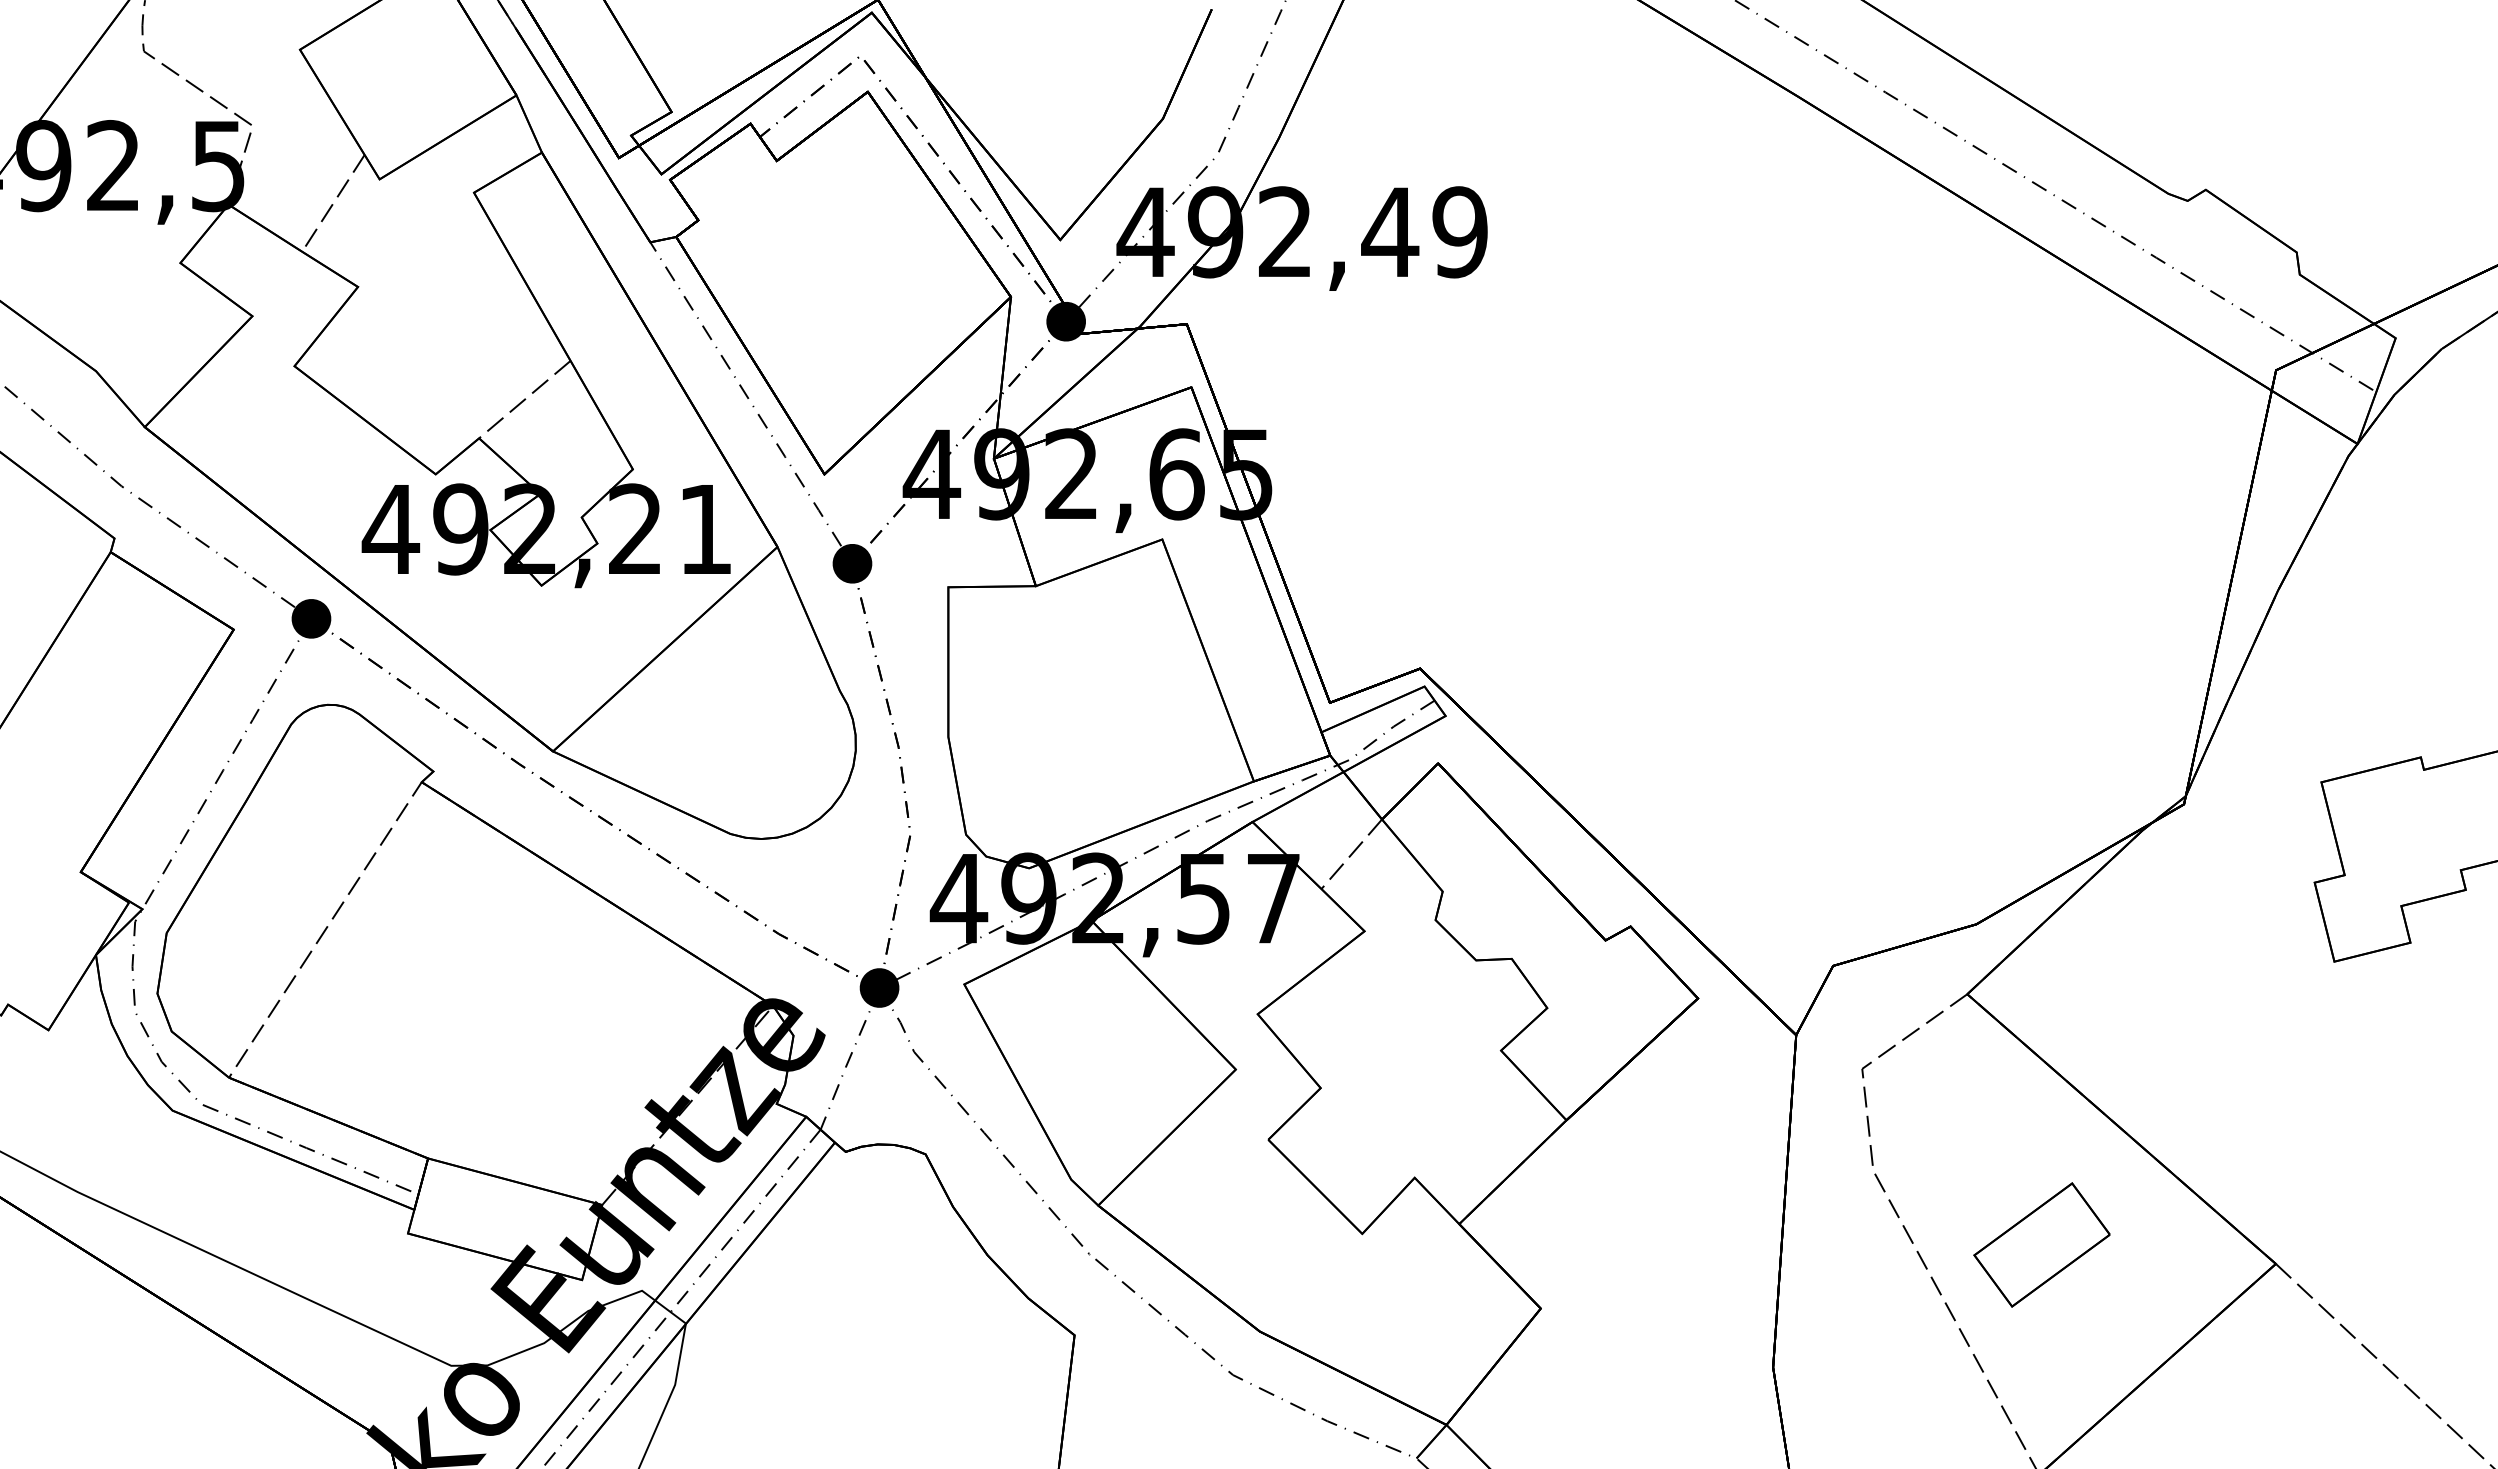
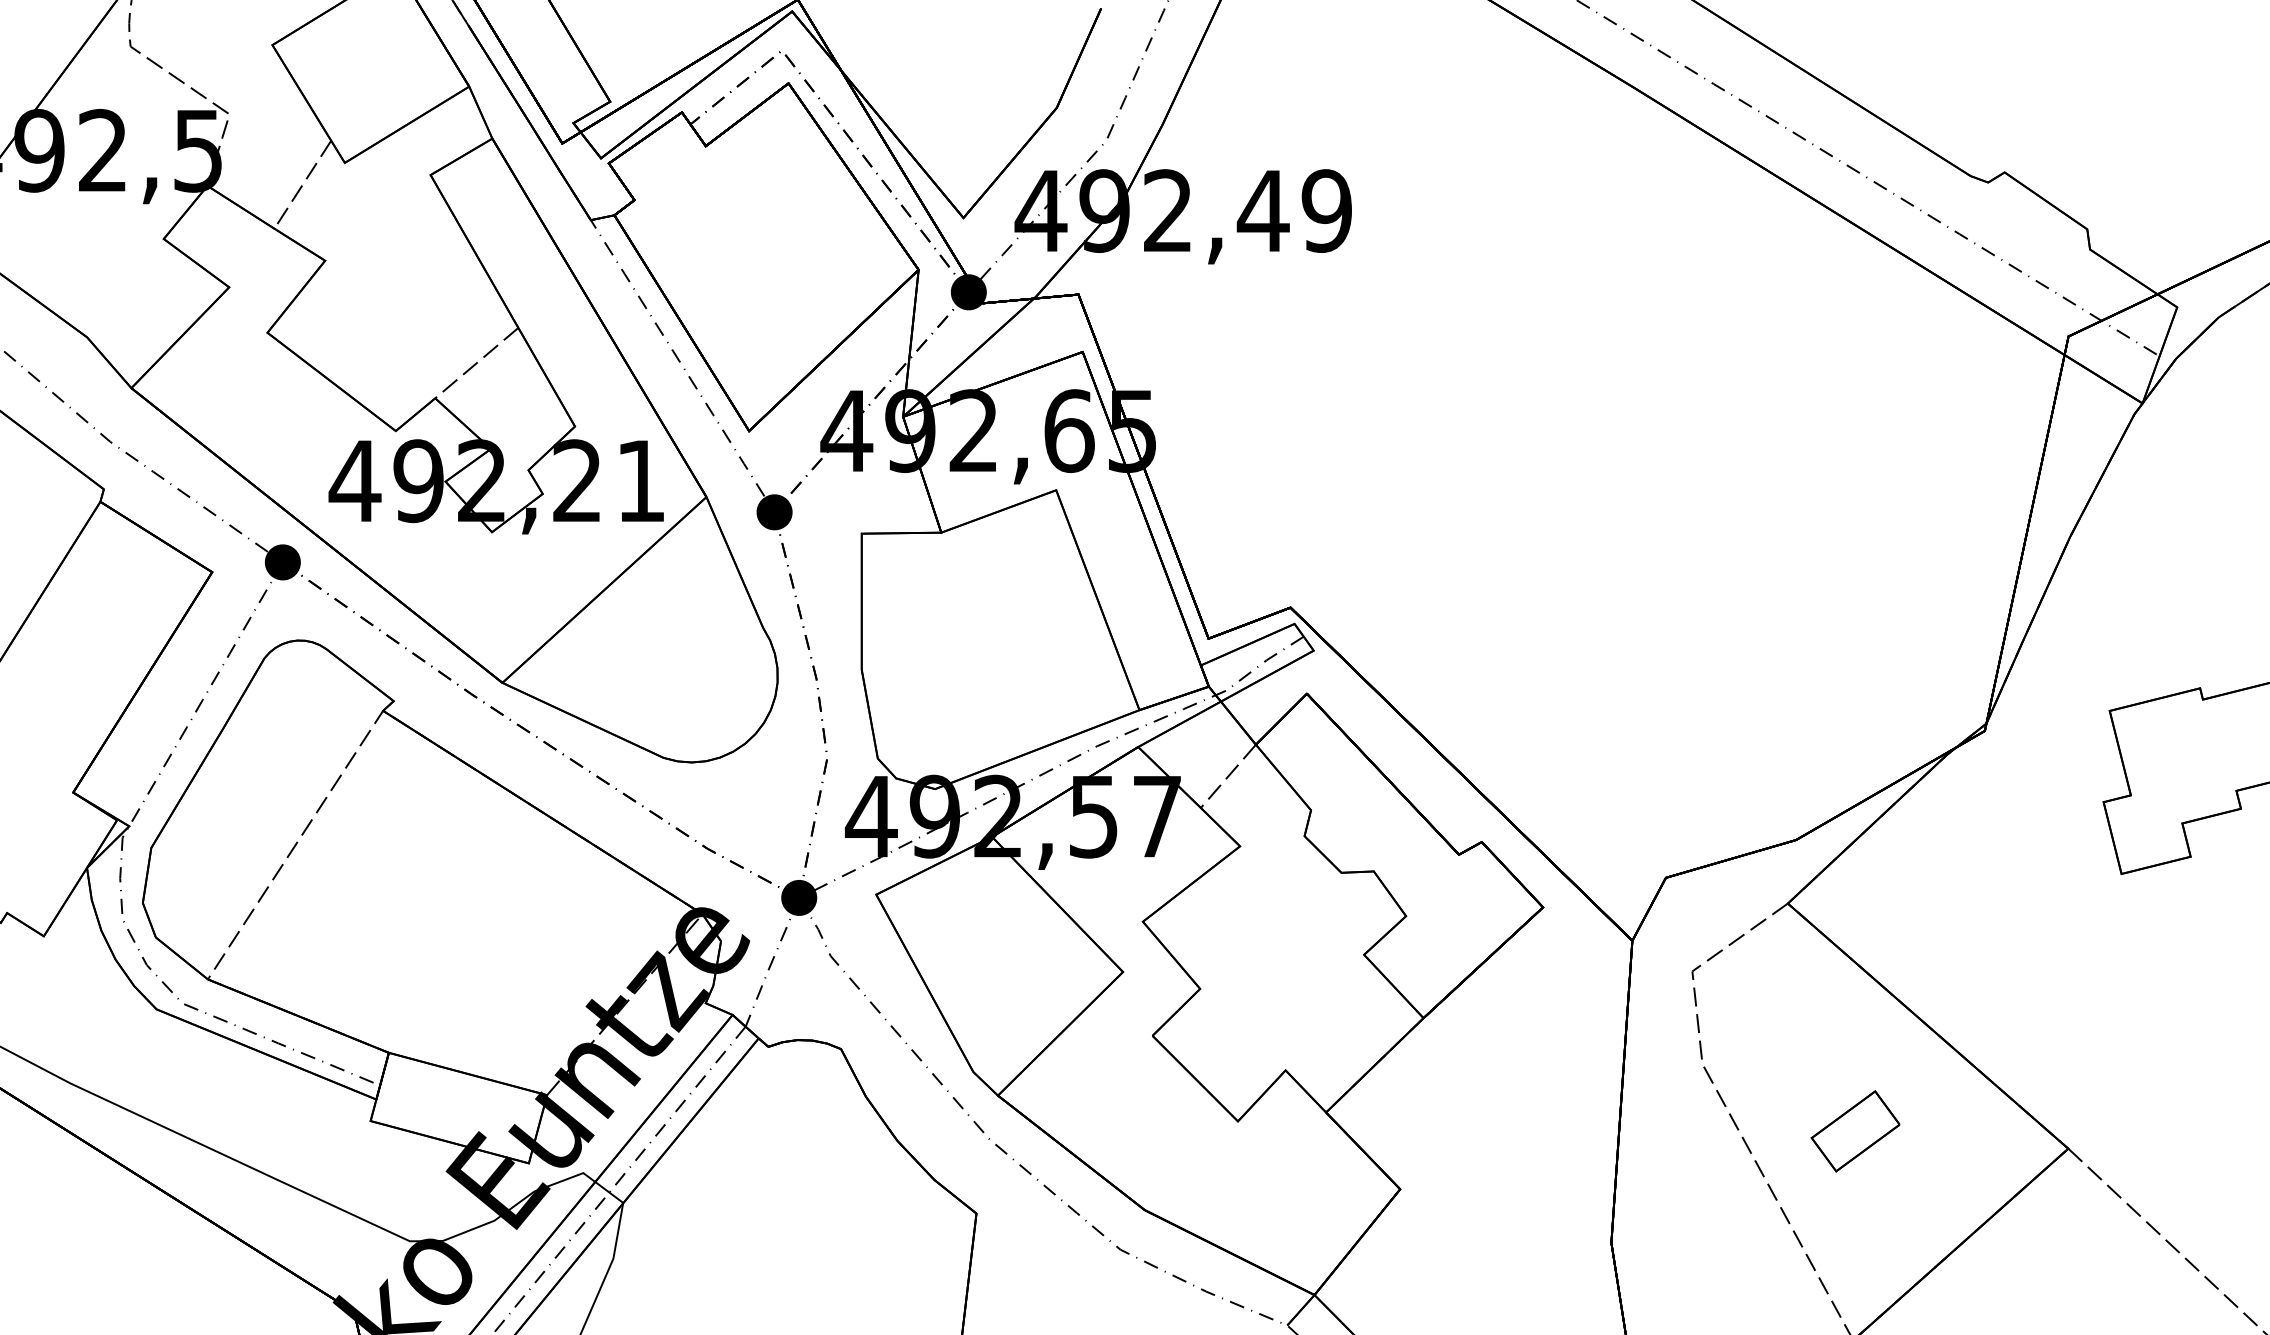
part: (2041, 1244) -> (1855, 1131), size x0.71

